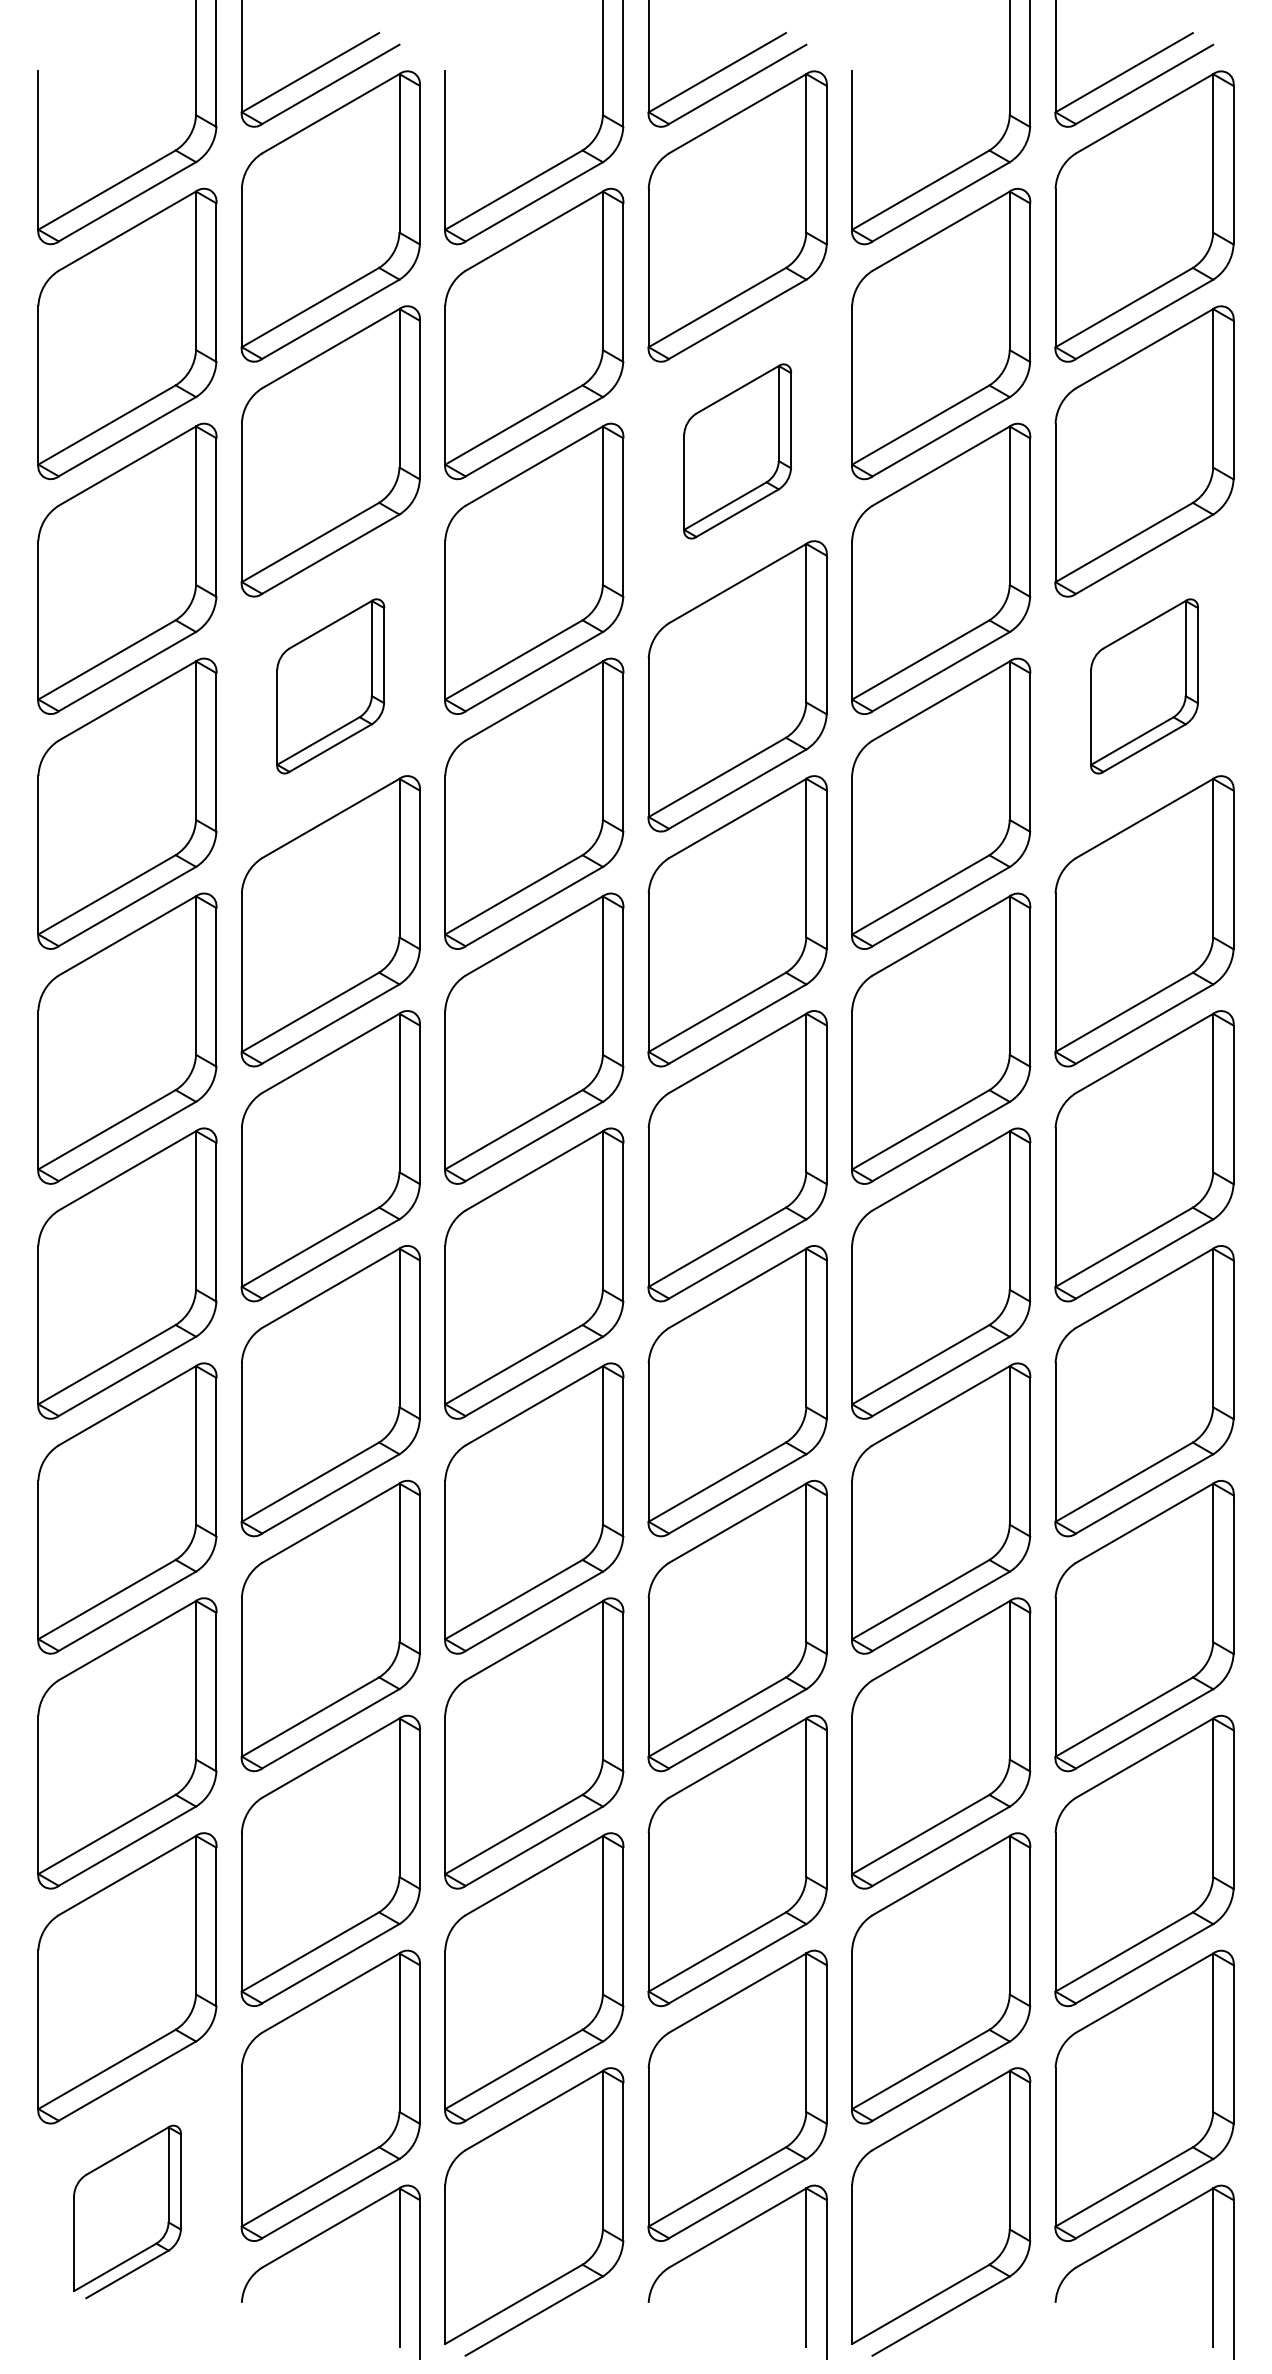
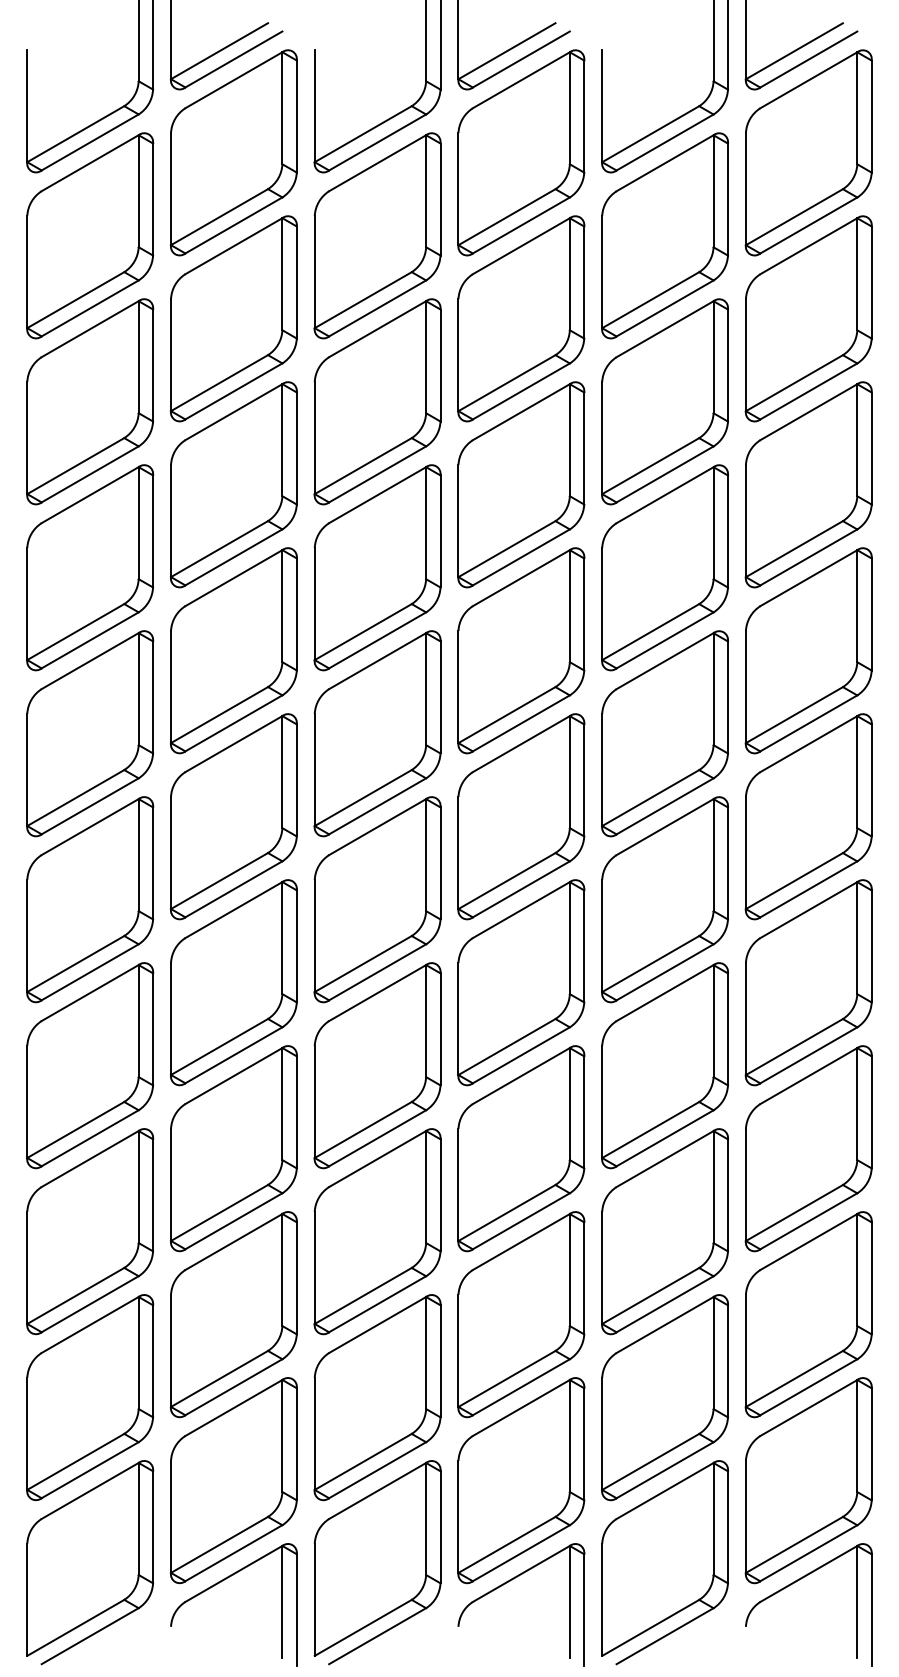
part: (737, 451) -> (521, 318), size x1.67
part: (330, 686) -> (233, 484), size x1.67
part: (1144, 686) -> (808, 484), size x1.67
part: (127, 2211) -> (90, 1562), size x1.67

